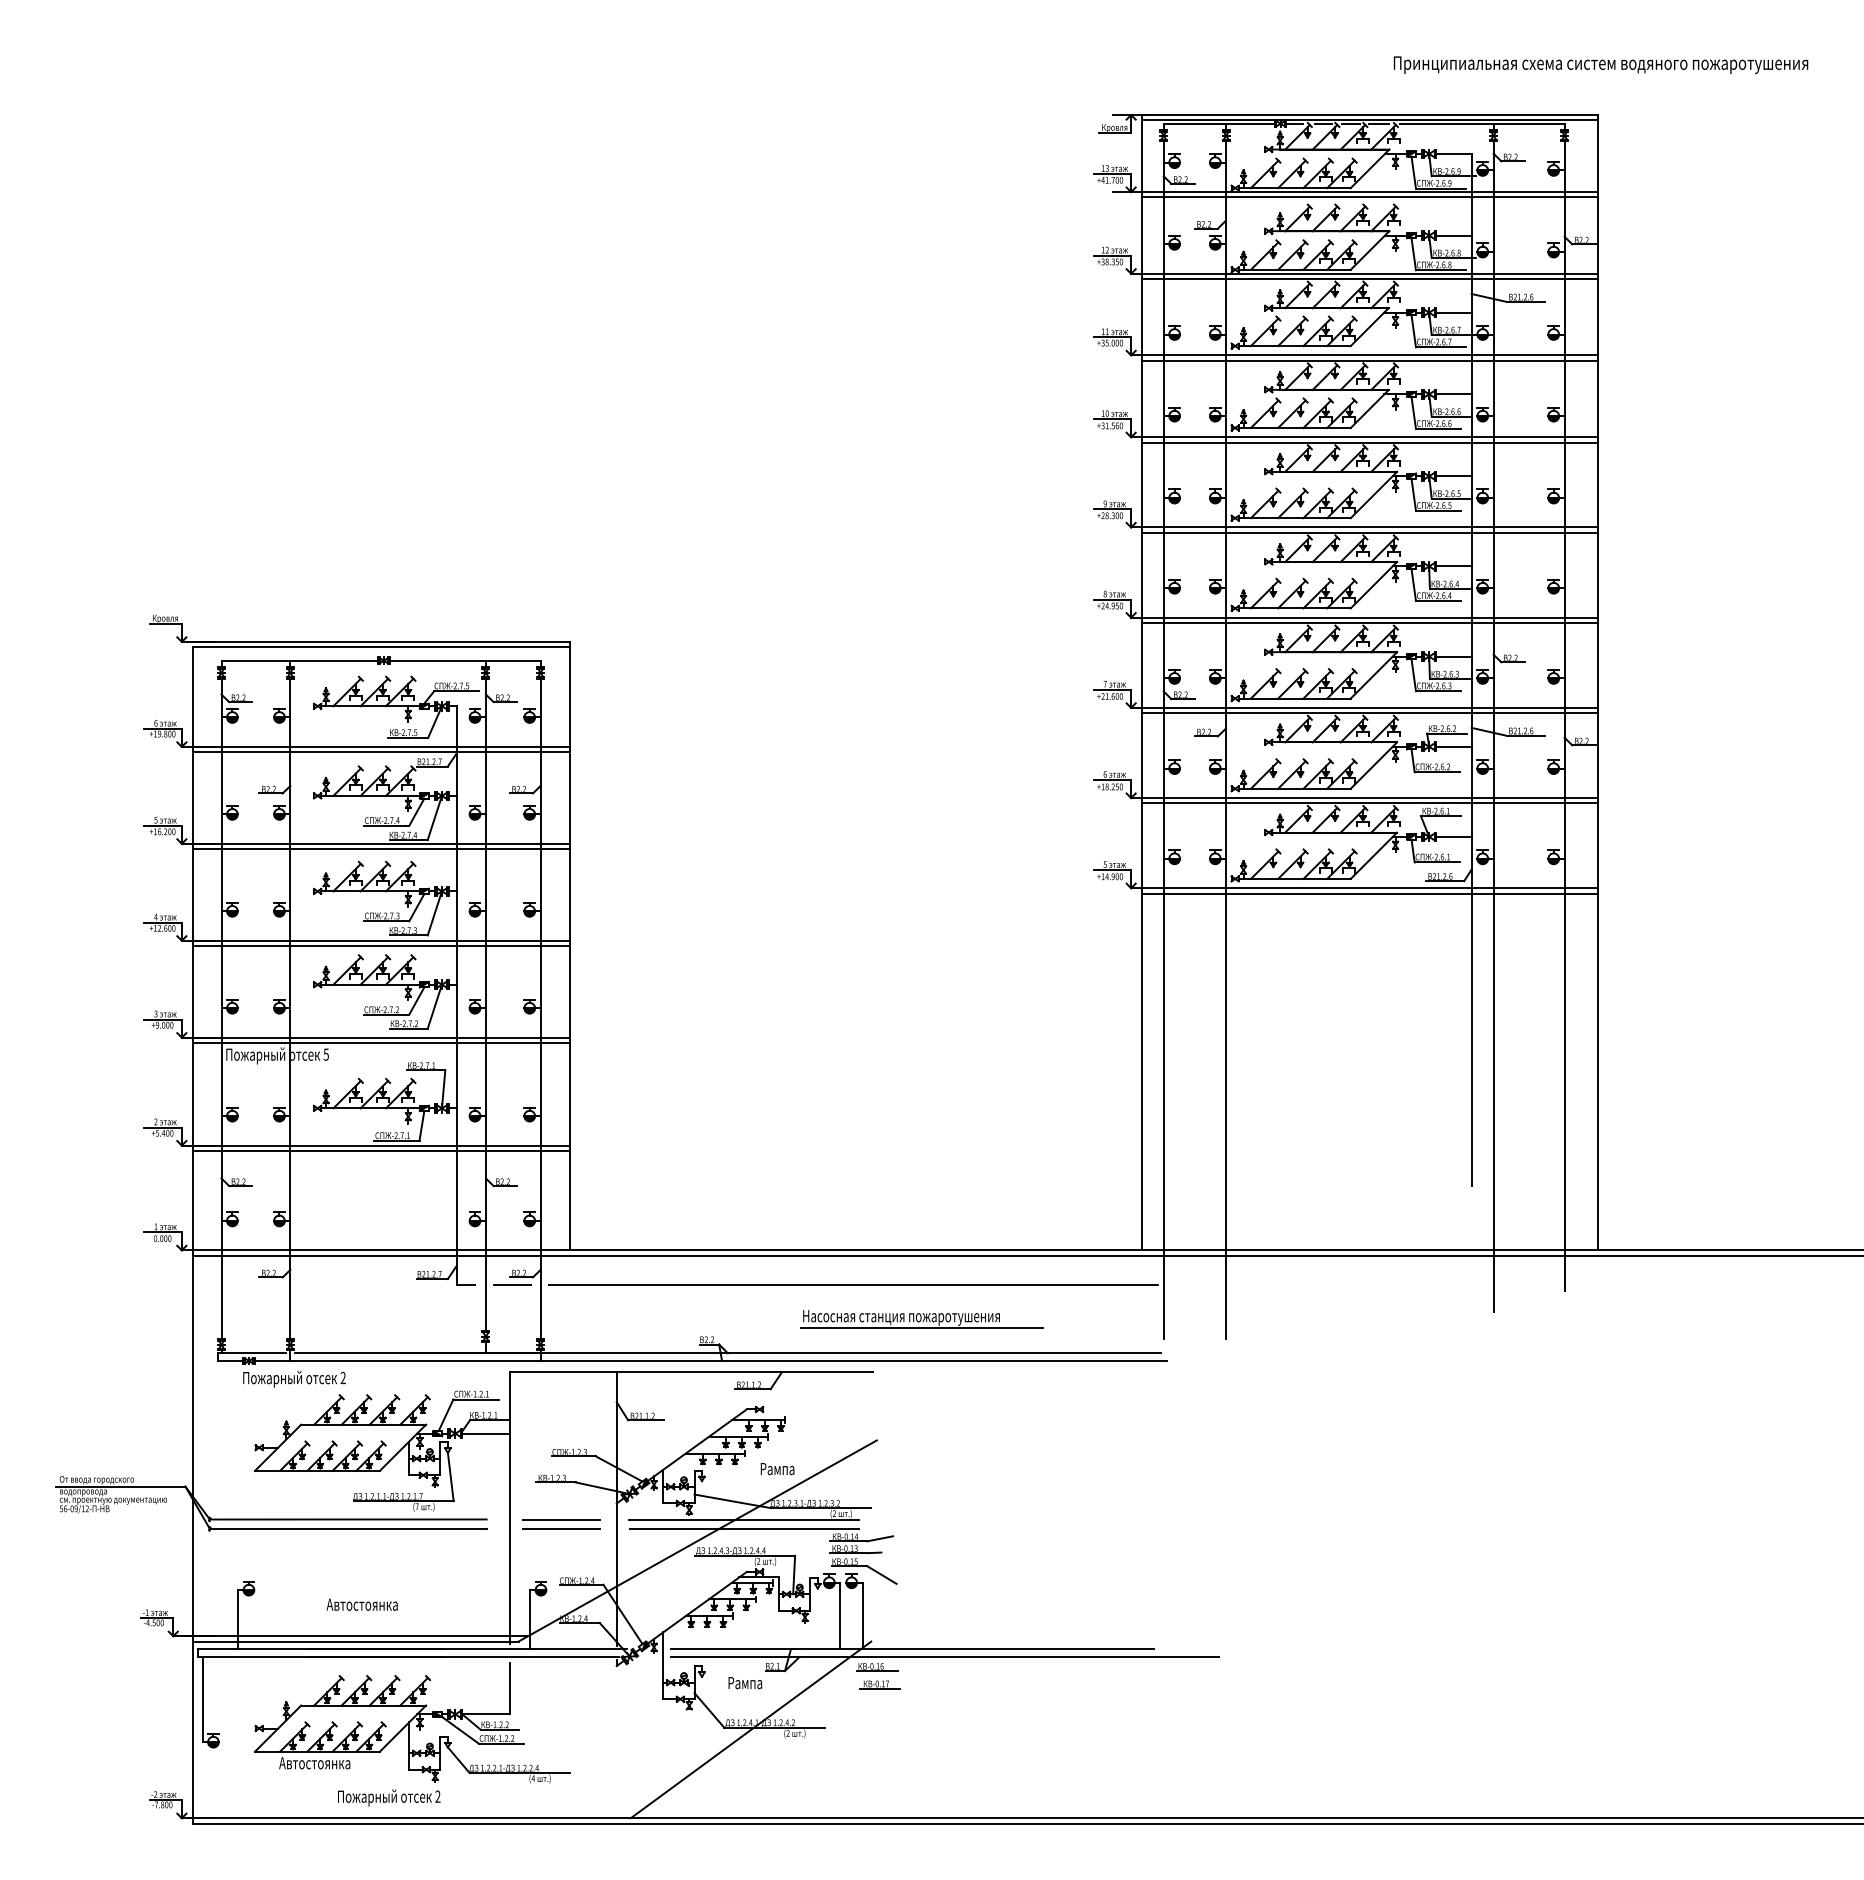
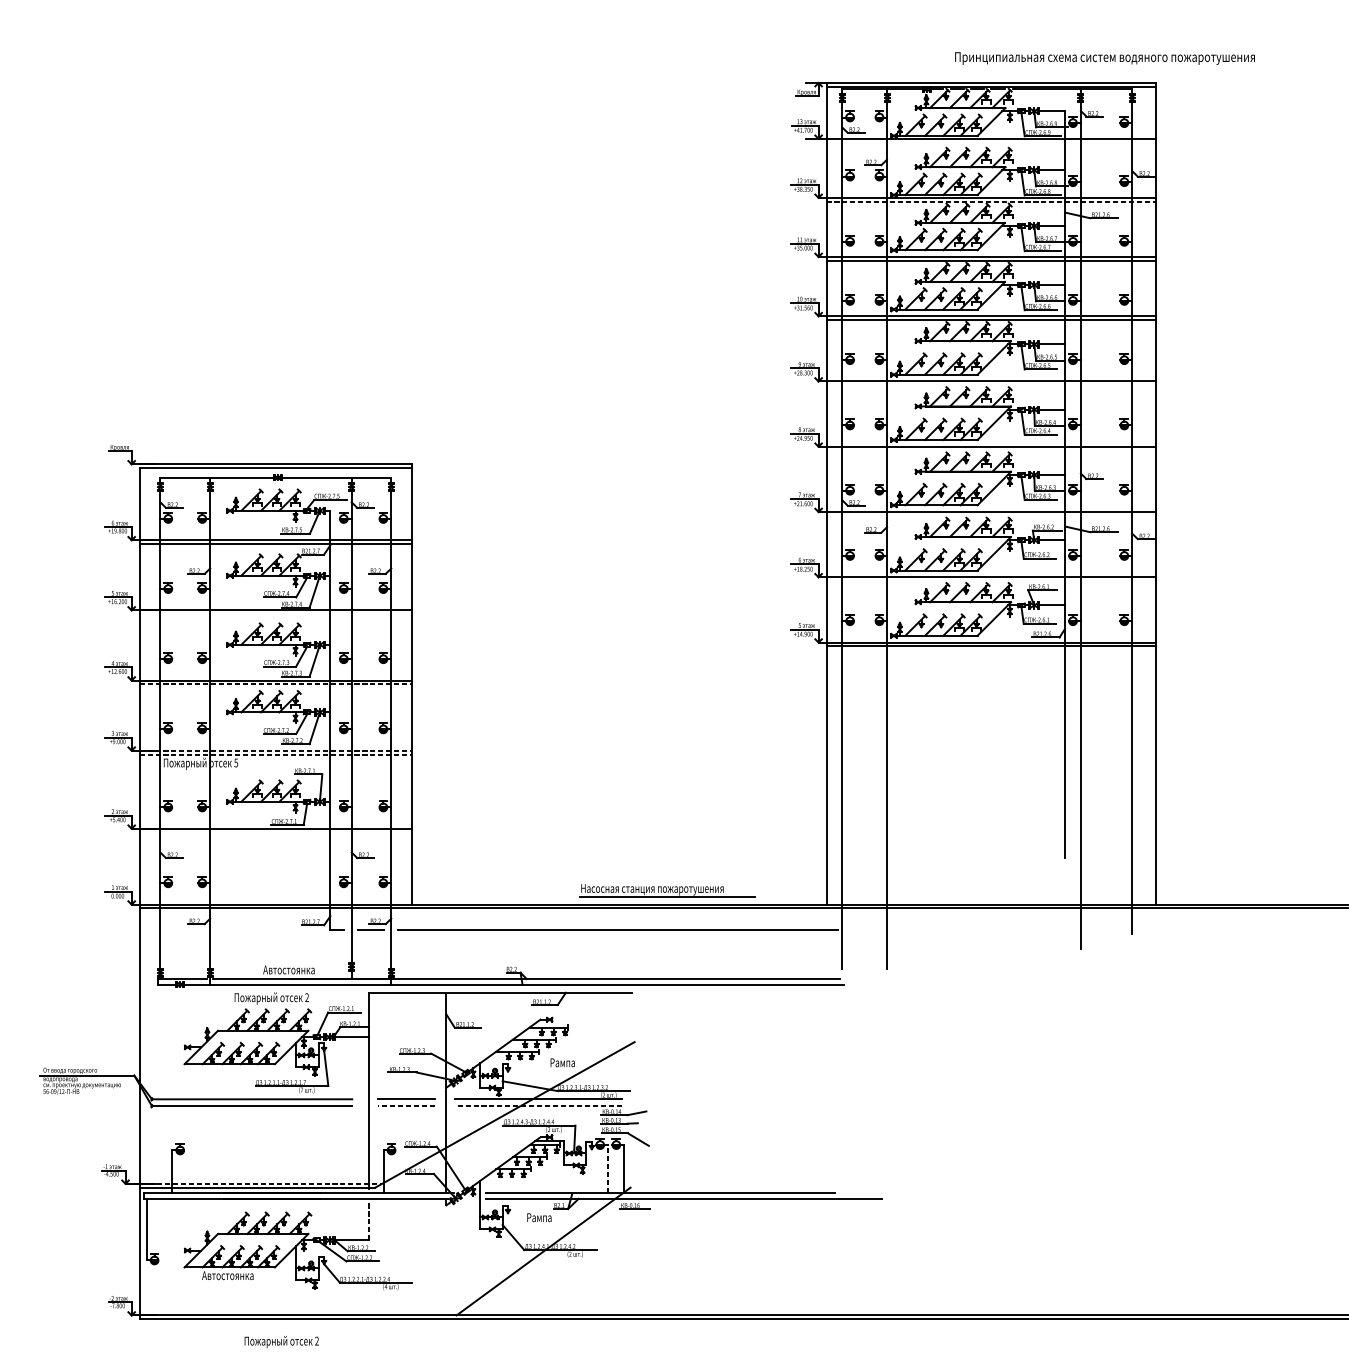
text: (1600, 64) -> (1104, 58), moved
line: (1369, 197) -> (991, 142), removed
line: (1369, 279) -> (991, 202), solid -> dashed
line: (1369, 532) -> (991, 385), removed
line: (1369, 623) -> (991, 450), removed
line: (1369, 713) -> (991, 516), removed
line: (1369, 803) -> (991, 581), removed
line: (380, 849) -> (275, 614), removed
line: (381, 946) -> (276, 684), solid -> dashed
line: (381, 1037) -> (276, 750), solid -> dashed
line: (381, 1043) -> (276, 754), solid -> dashed
line: (380, 1150) -> (275, 832), removed
part: (921, 1319) -> (666, 890), moved
text: (294, 1378) -> (271, 998), moved
line: (561, 1528) -> (406, 1105), solid -> dashed
line: (744, 1528) -> (538, 1105), solid -> dashed
text: (361, 1604) -> (288, 969), moved
line: (840, 1615) -> (608, 1168), solid -> dashed
line: (351, 1636) -> (254, 1183), solid -> dashed
part: (879, 1684) -> (636, 1218), removed
line: (509, 1688) -> (368, 1221), solid -> dashed
text: (389, 1797) -> (281, 1341), moved

